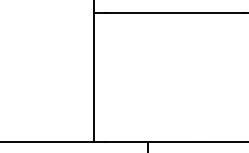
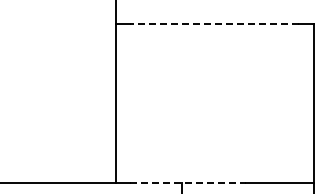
line: (174, 13) -> (214, 24), solid -> dashed
line: (152, 141) -> (187, 182), solid -> dashed

